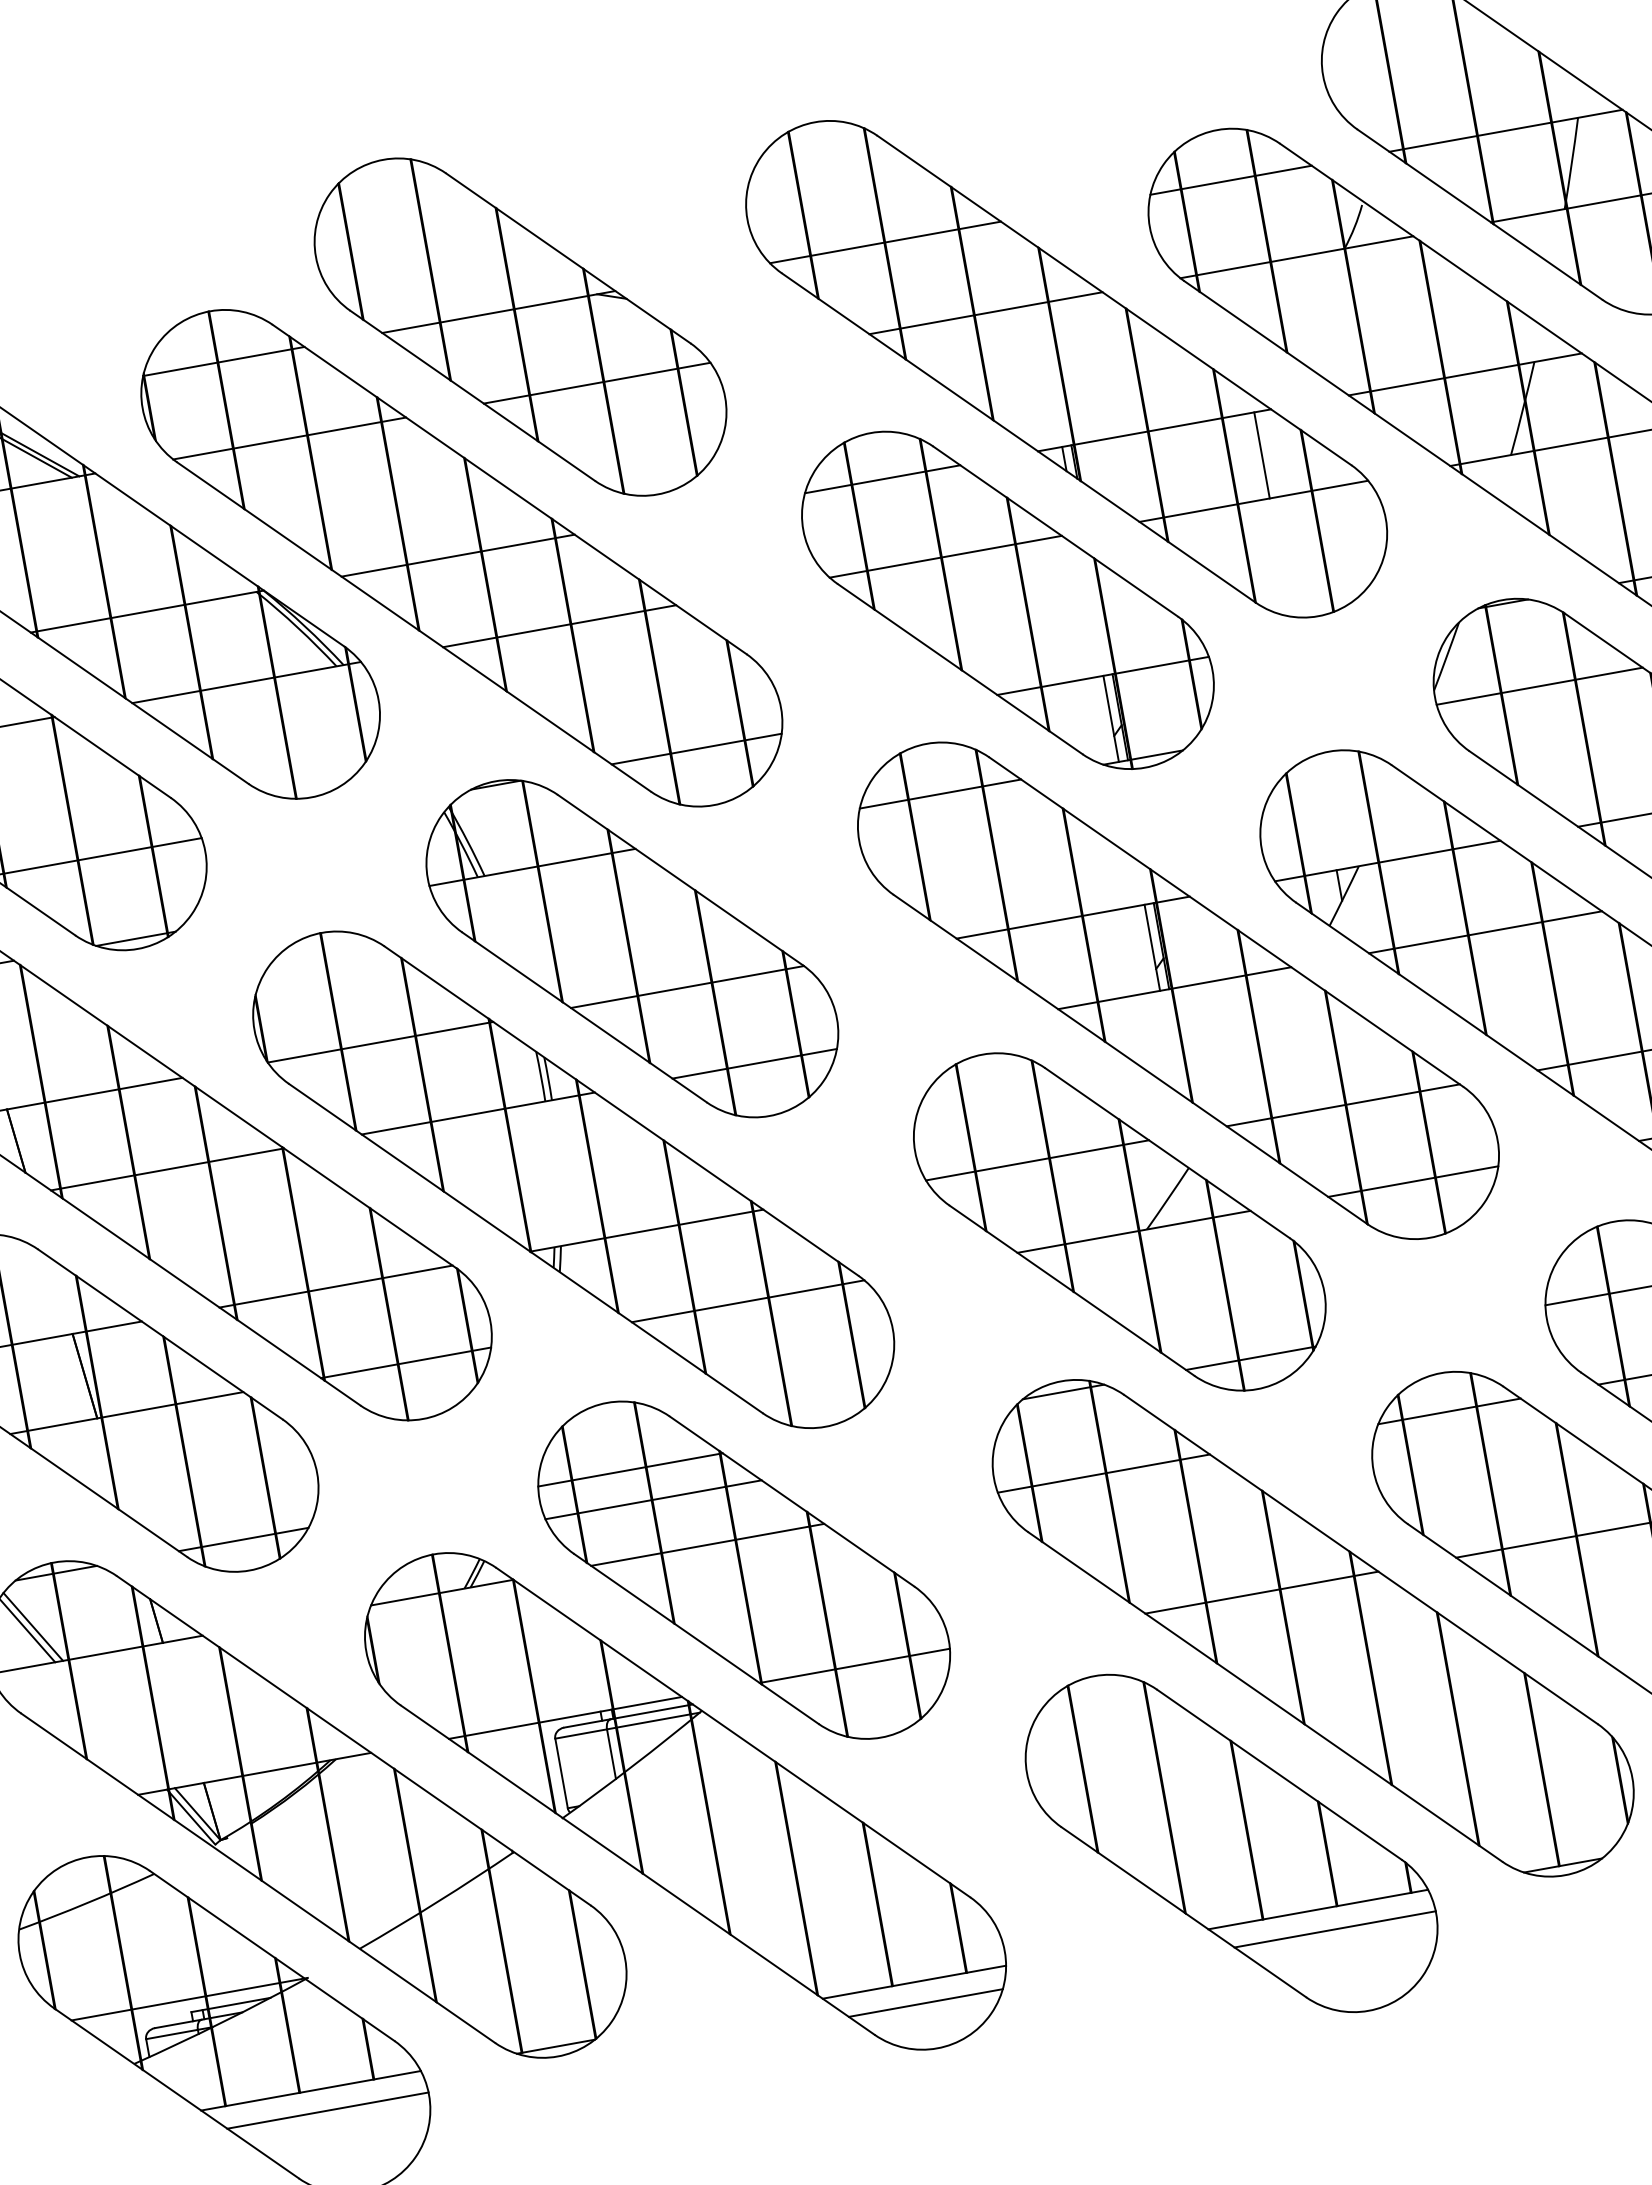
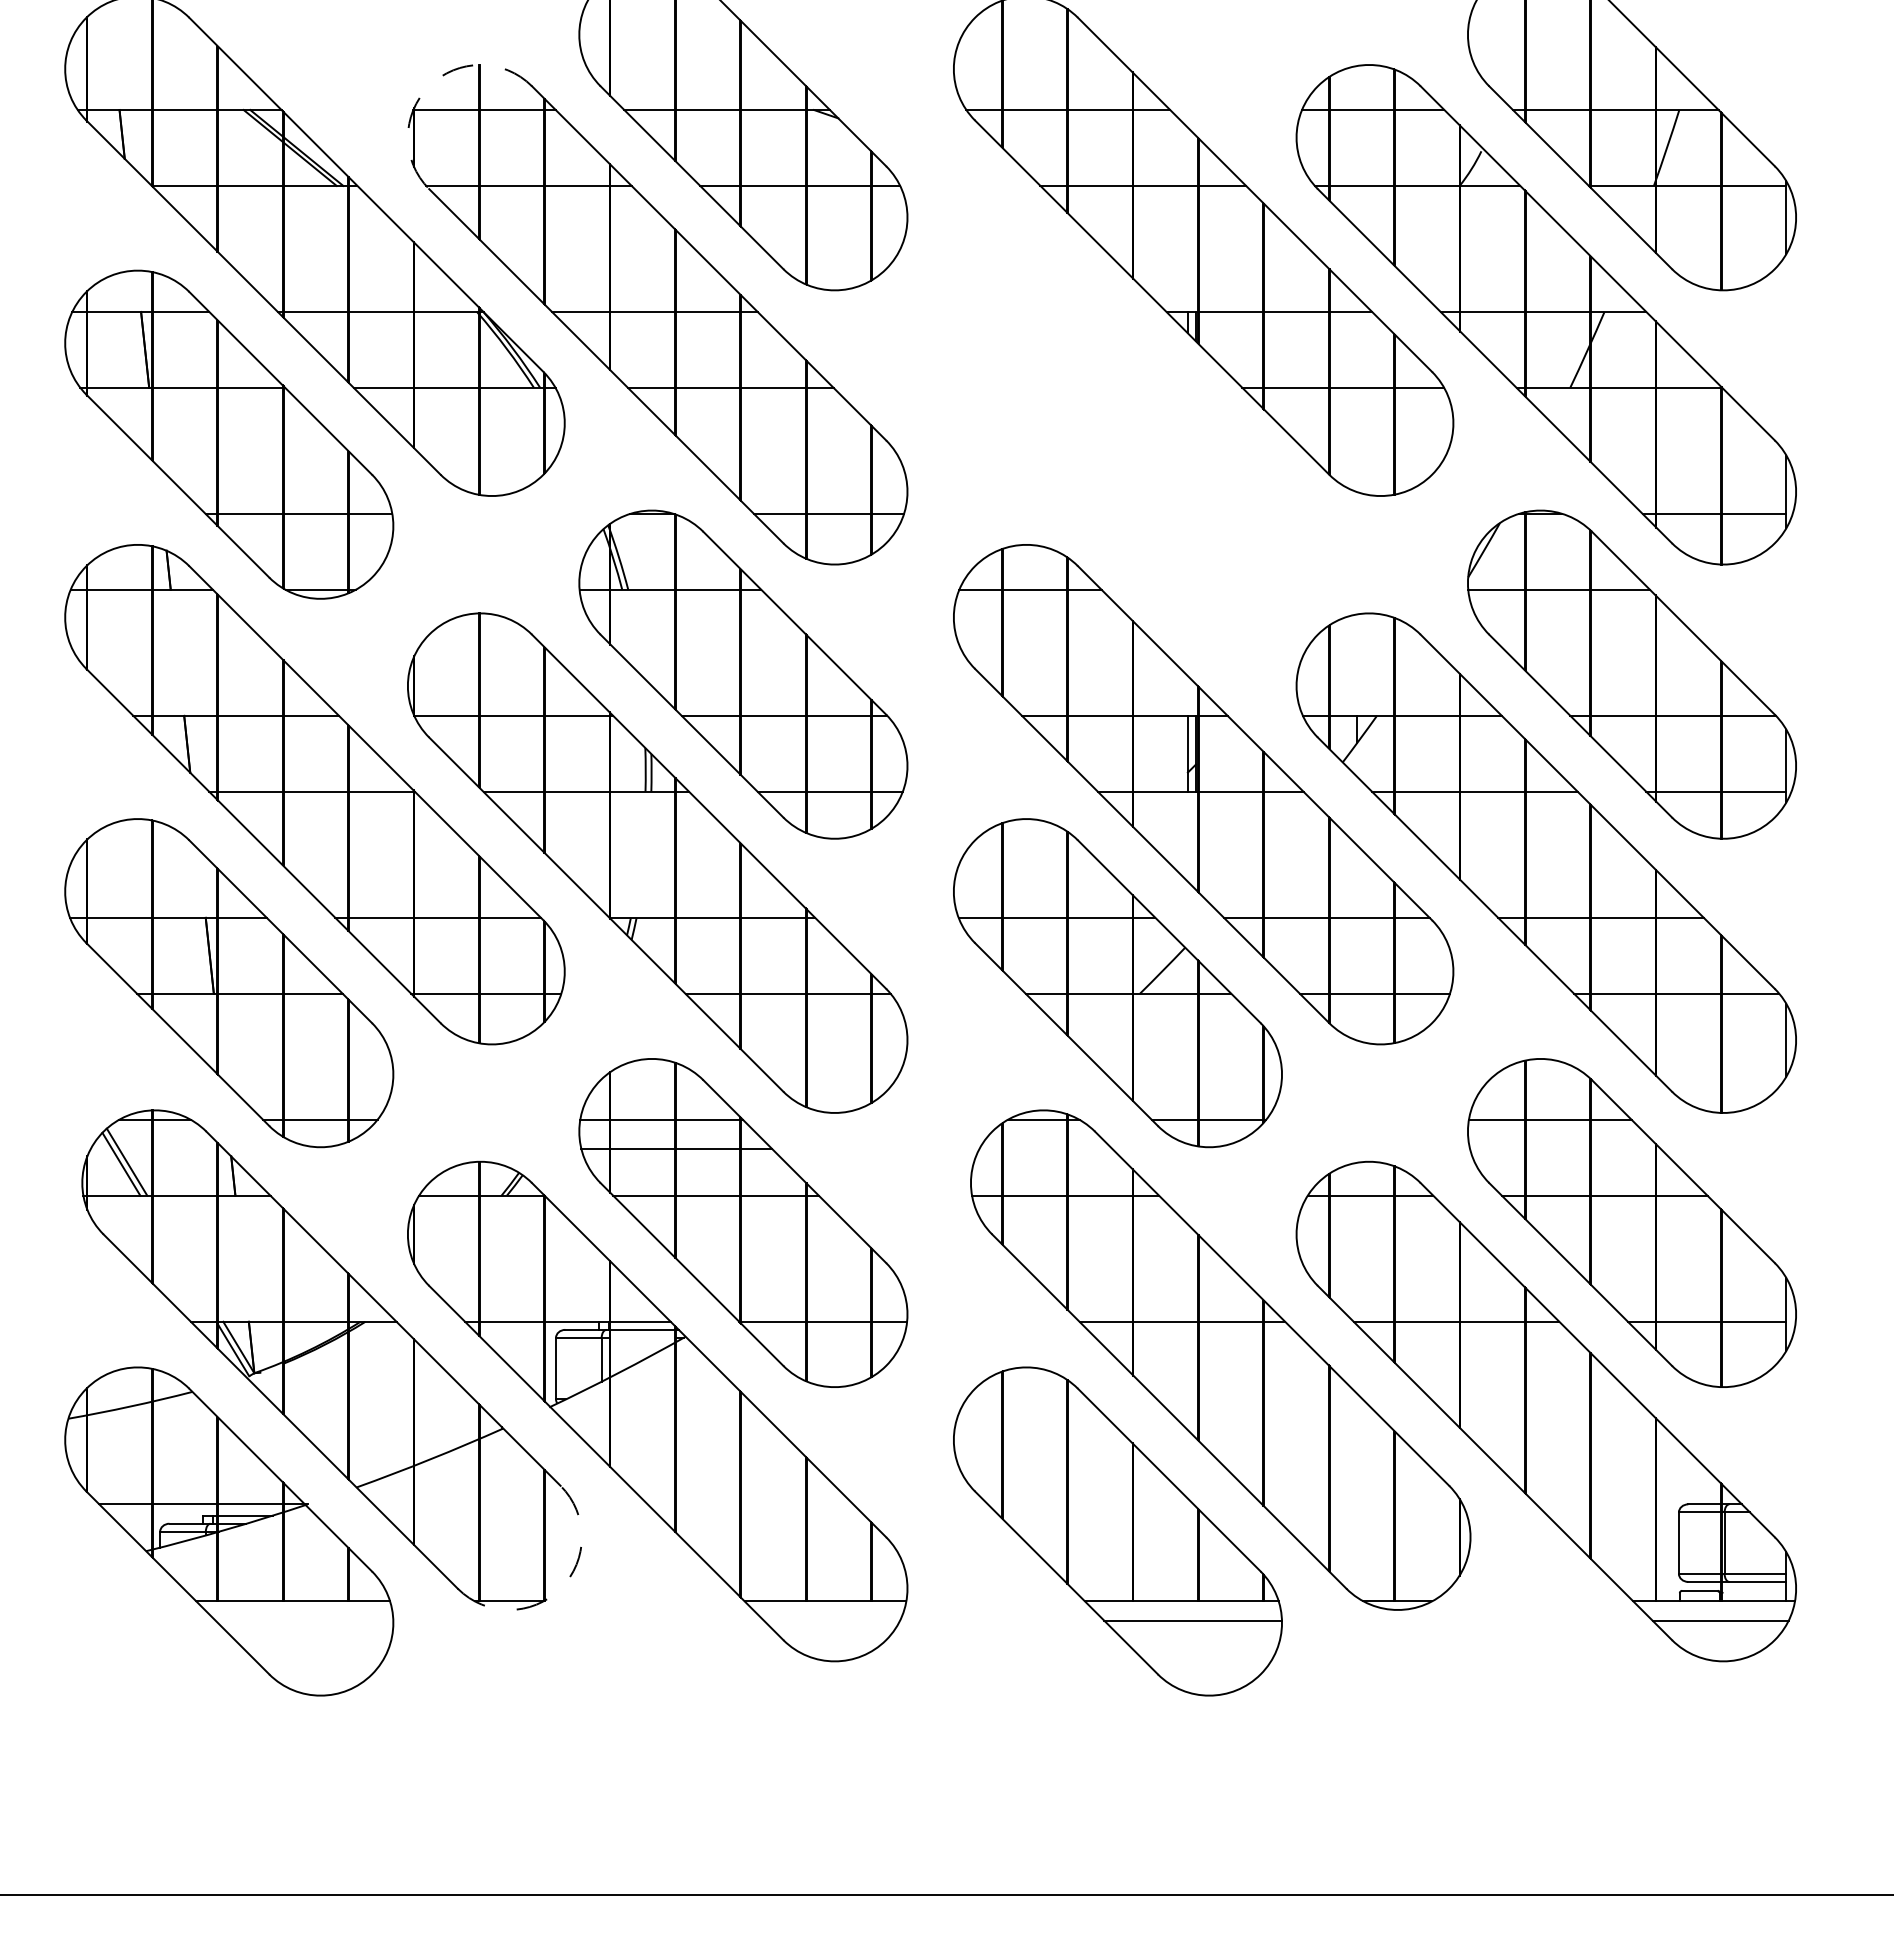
arc: (156, 346) -> (429, 86), solid -> dashed
line: (1262, 454) -> (1357, 349), removed
part: (1007, 600) -> (1117, 434), removed
line: (653, 1720) -> (642, 1337), removed
line: (926, 2002) -> (832, 1620), removed
arc: (611, 2021) -> (560, 1588), solid -> dashed
line: (327, 2110) -> (304, 1620), removed

